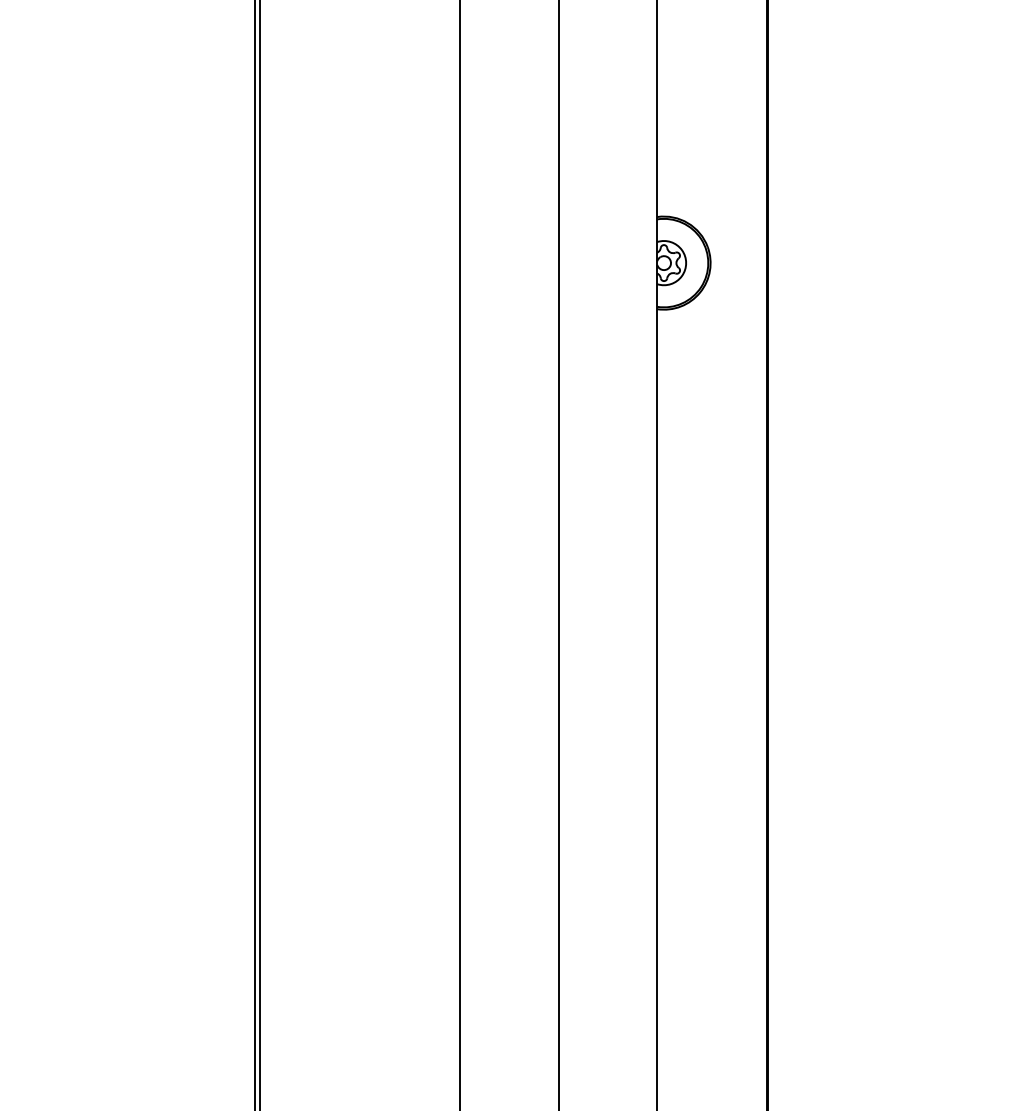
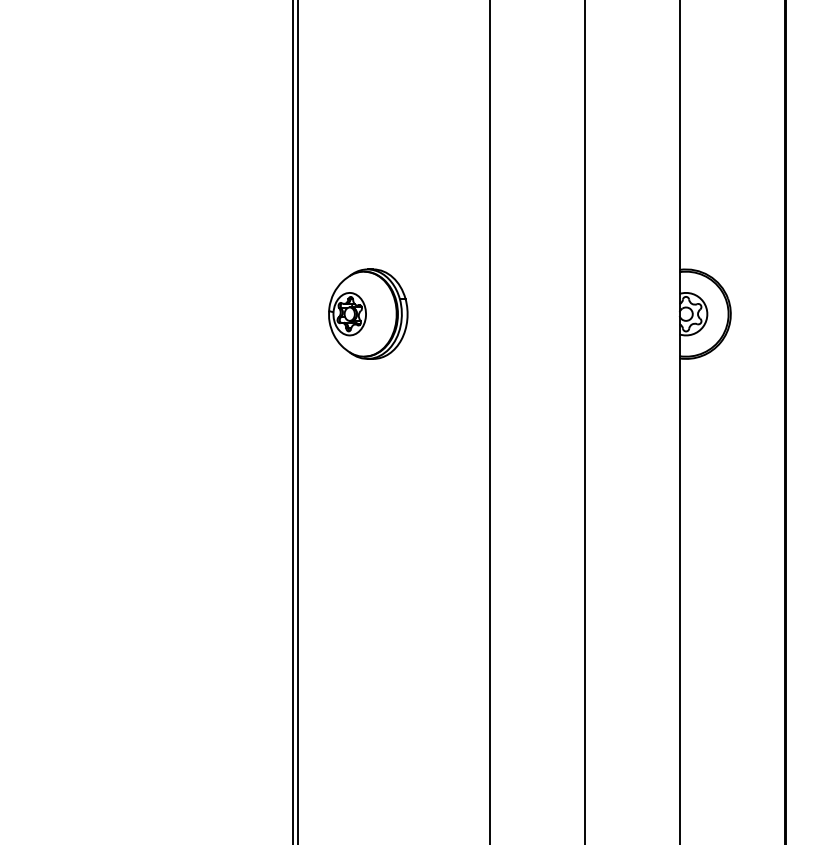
part: (332, 262) -> (367, 313), added

